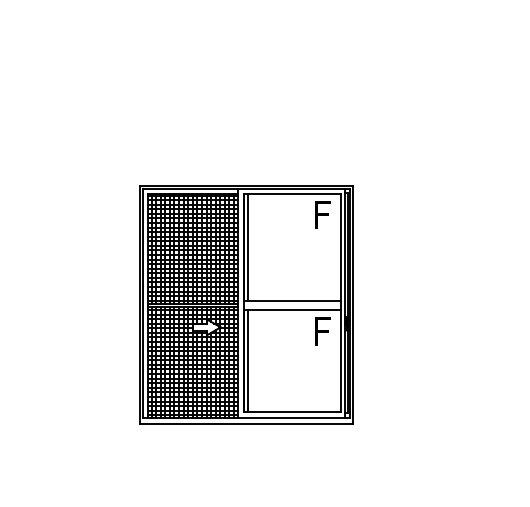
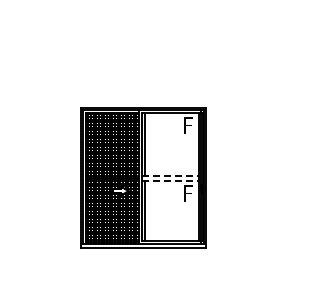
line: (292, 300) -> (170, 175), solid -> dashed
line: (292, 310) -> (170, 181), solid -> dashed

